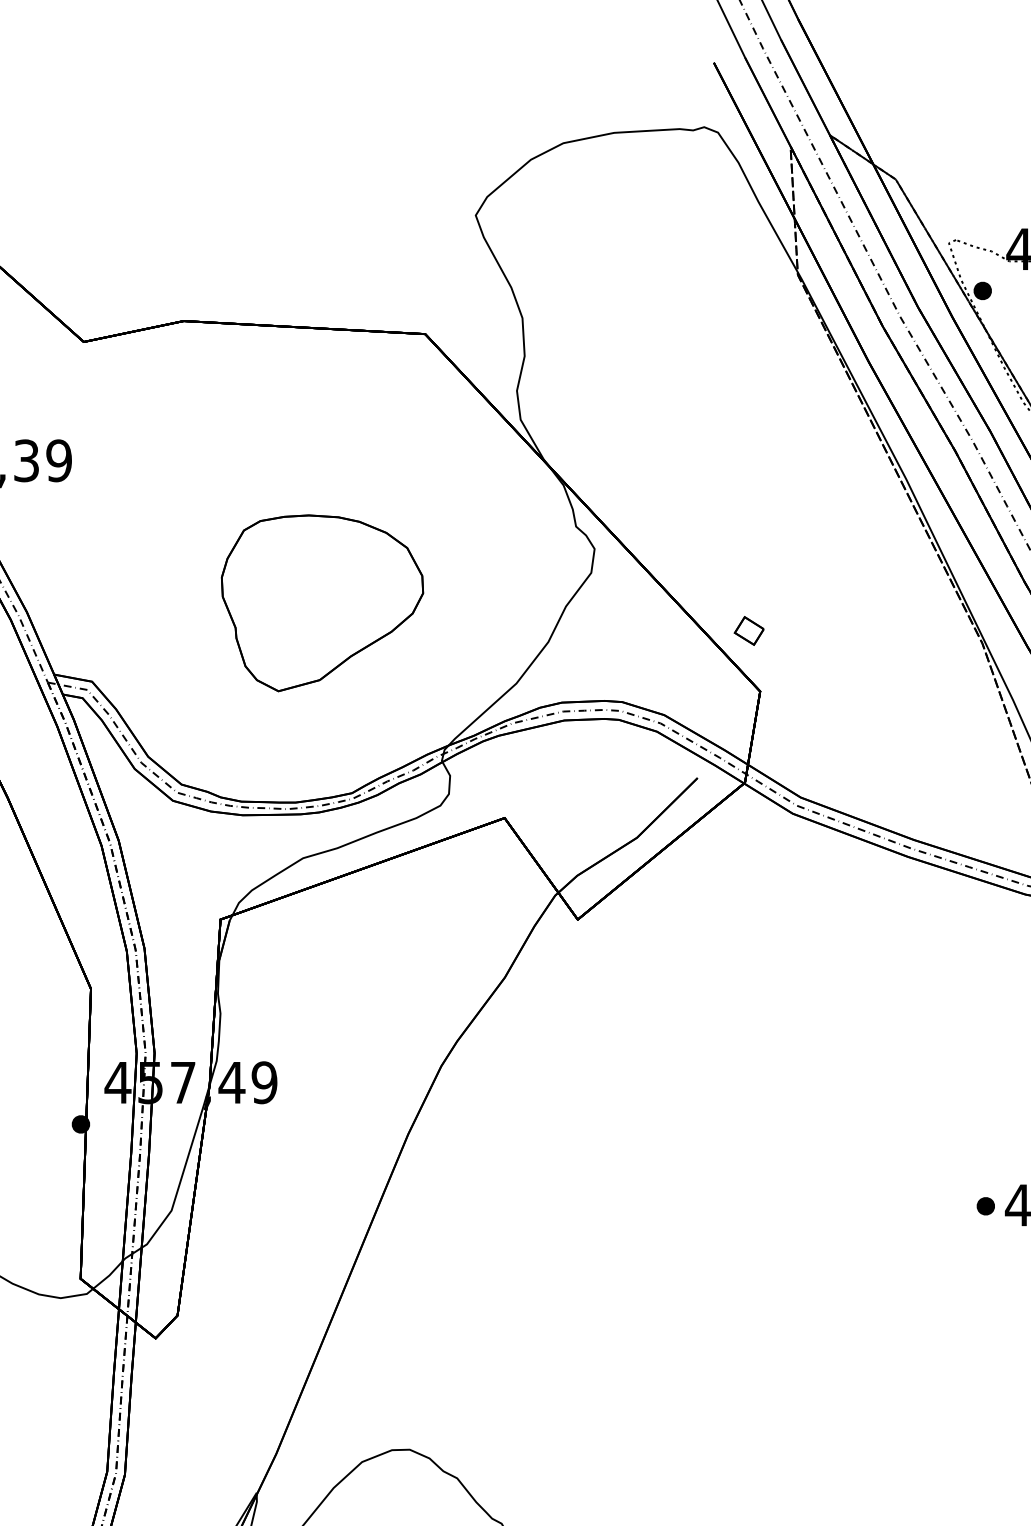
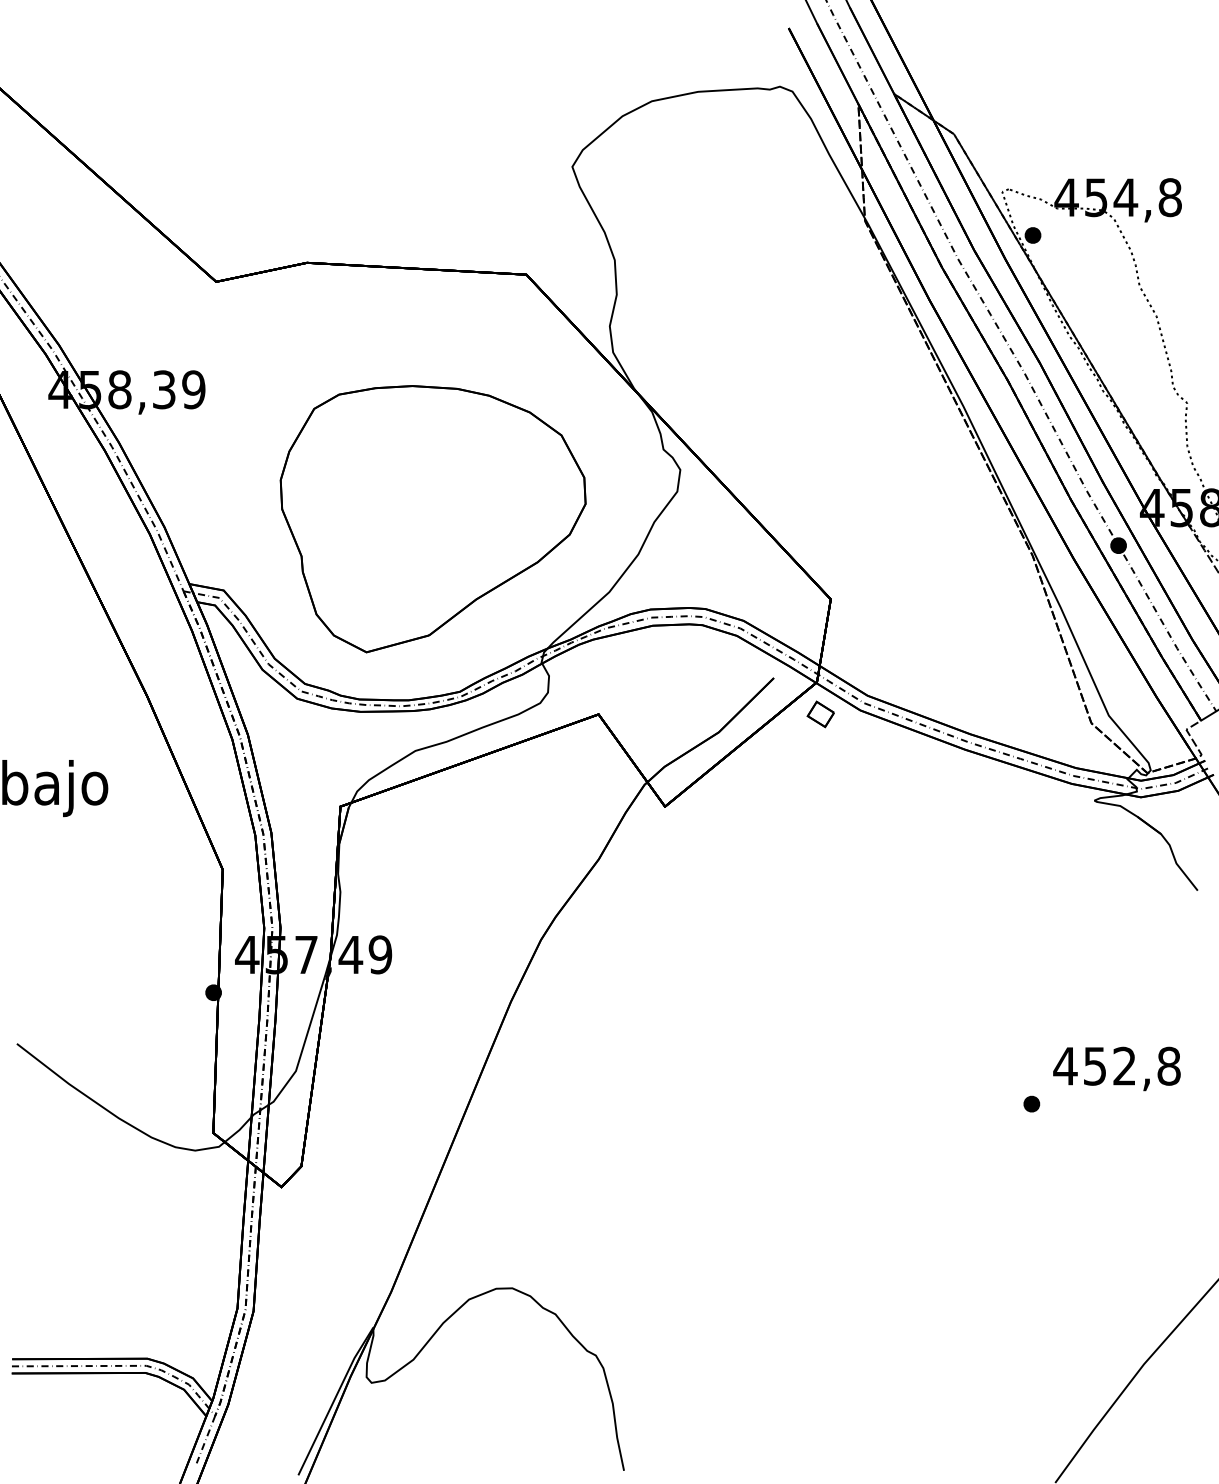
part: (321, 603) -> (432, 519), size x1.67
part: (748, 631) -> (820, 714), moved
part: (985, 1205) -> (1031, 1103), moved

